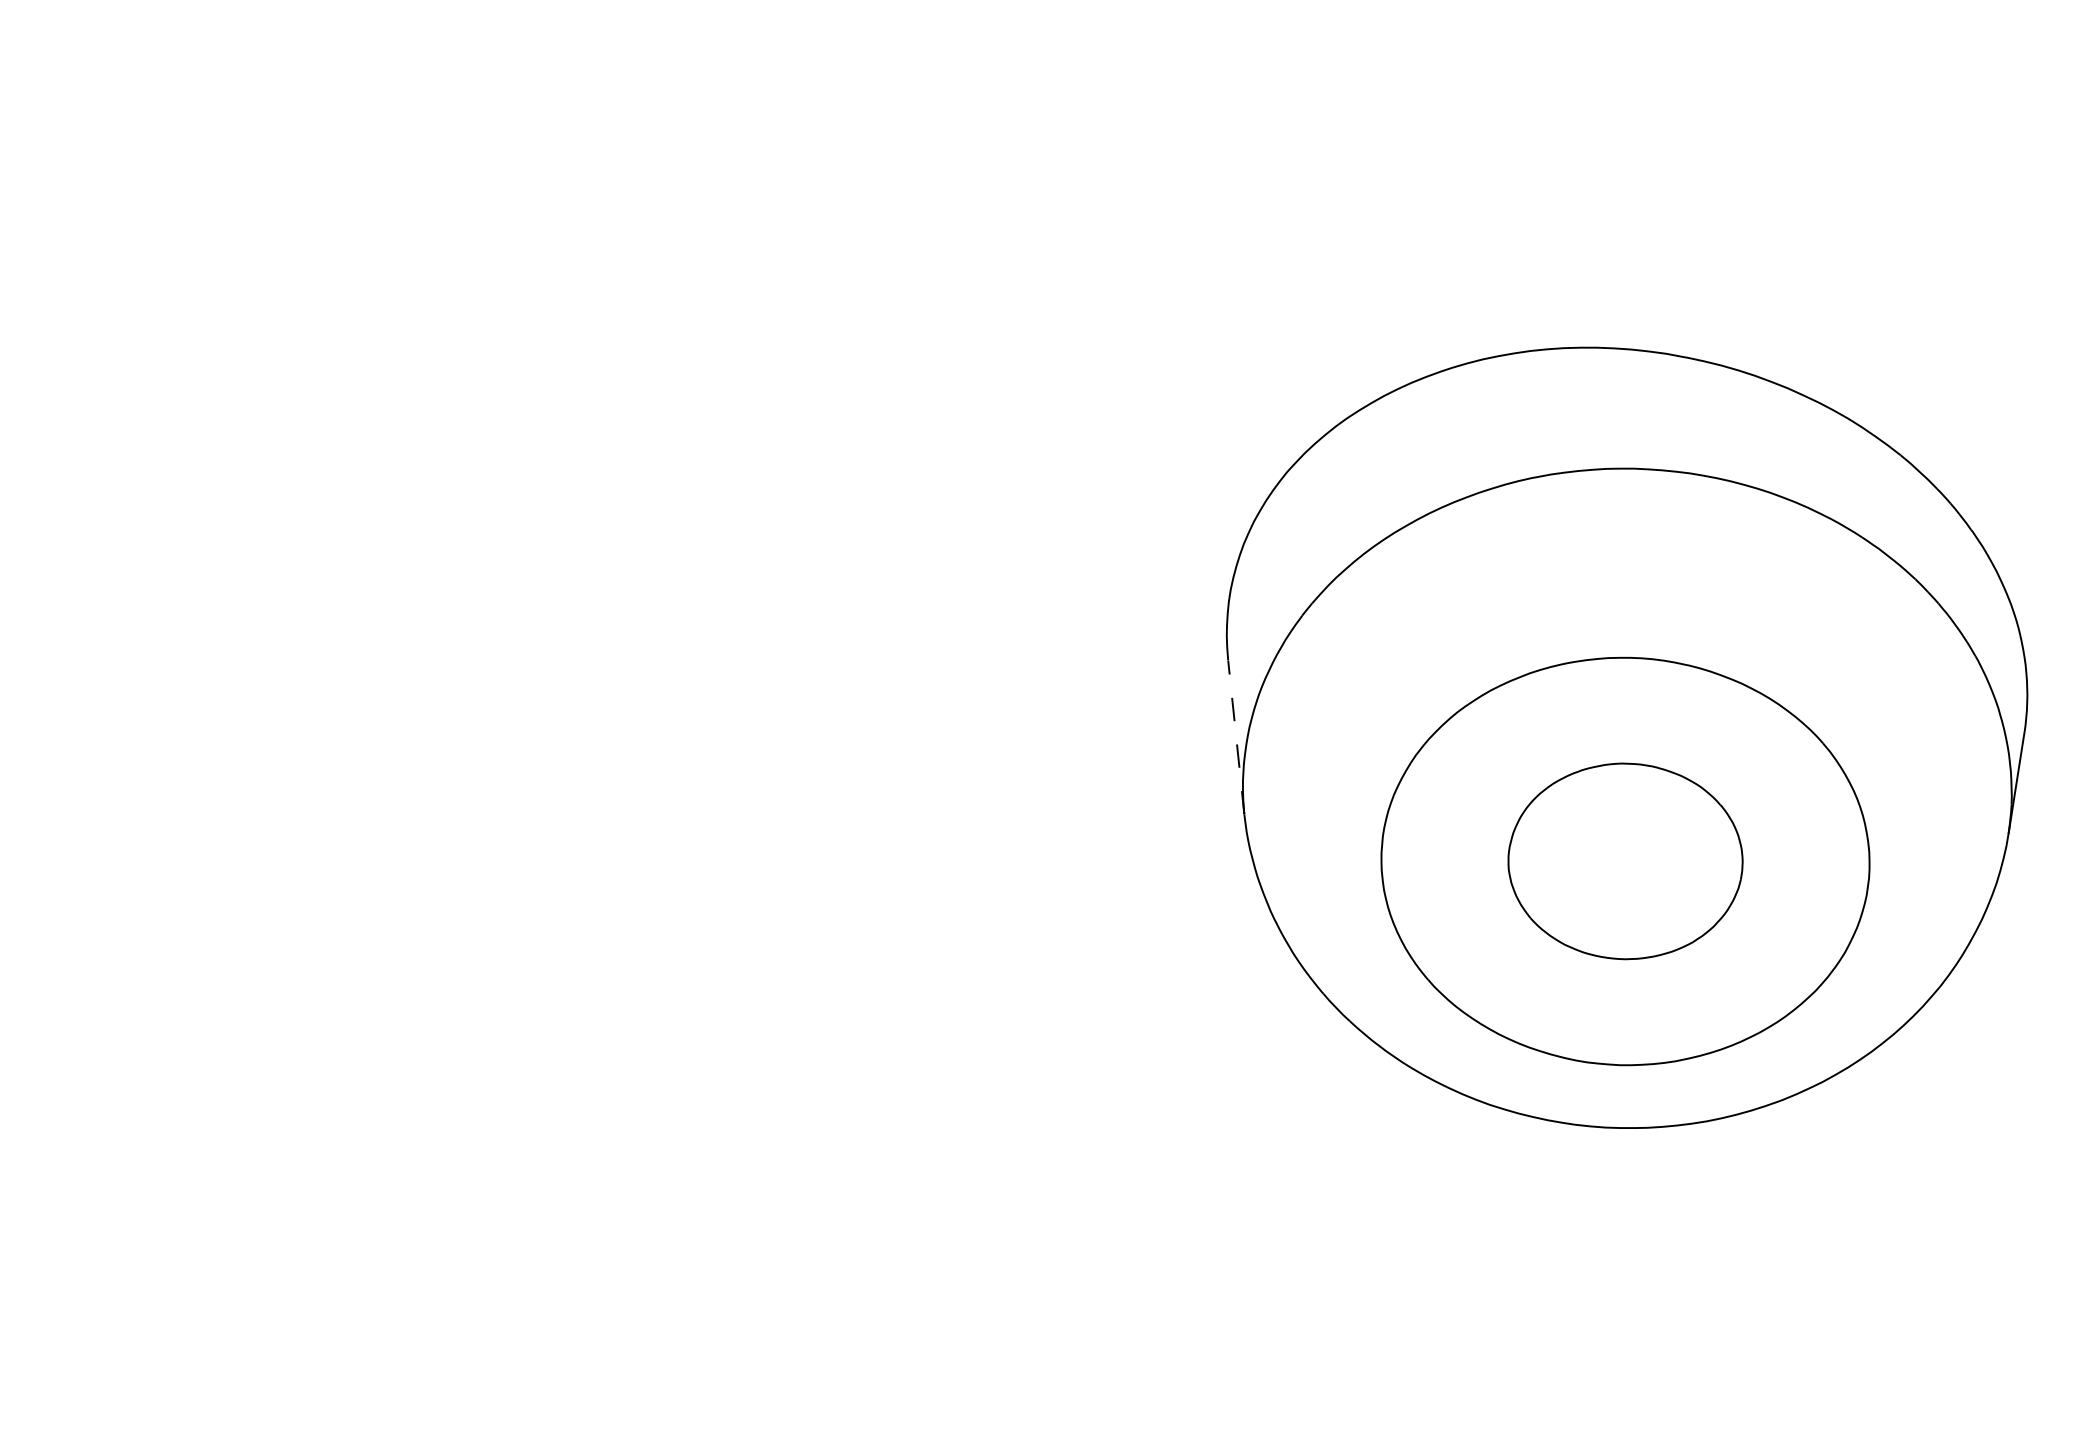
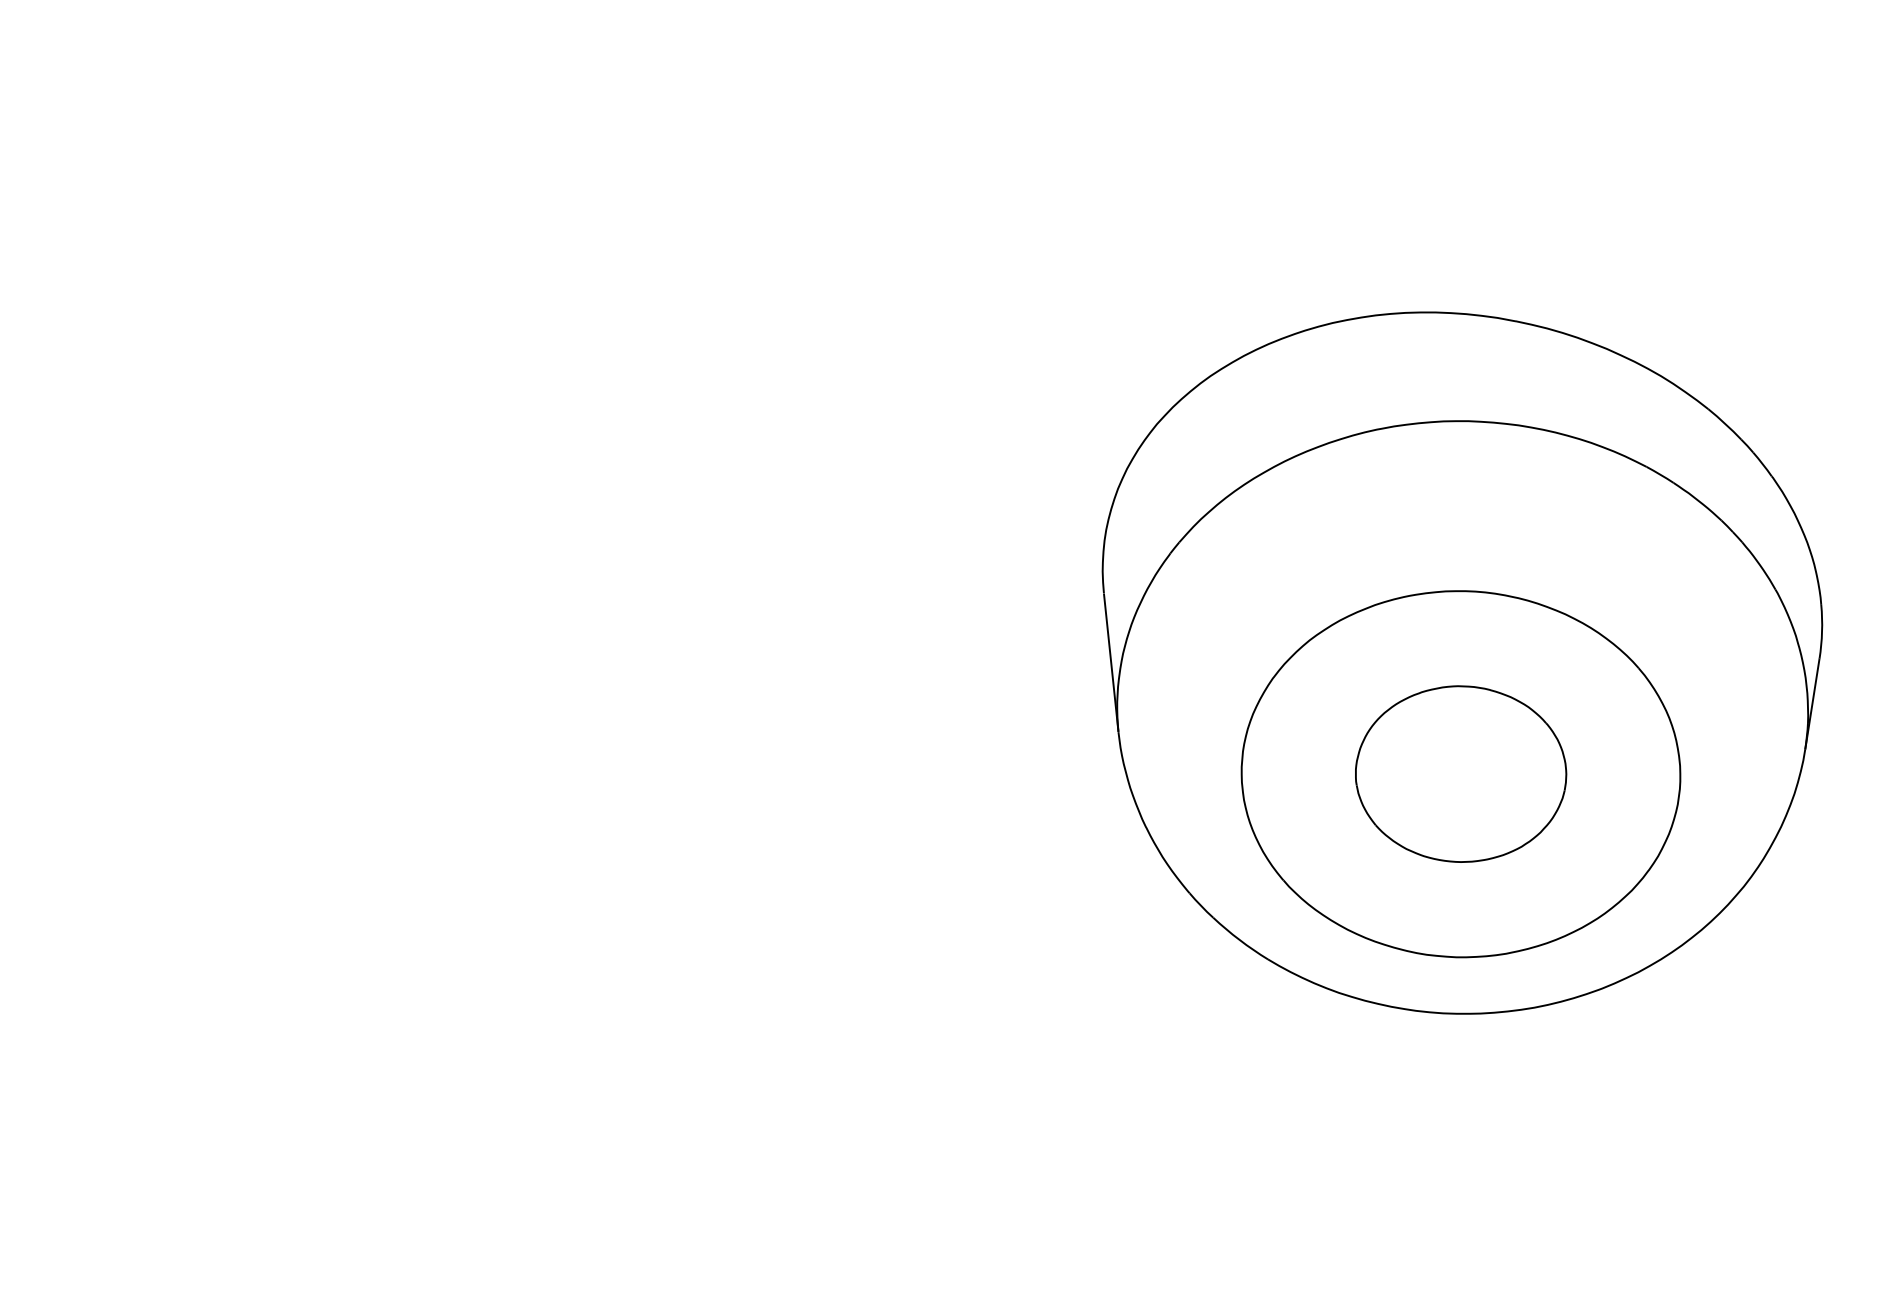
line: (1236, 737) -> (1111, 662), dashed -> solid

